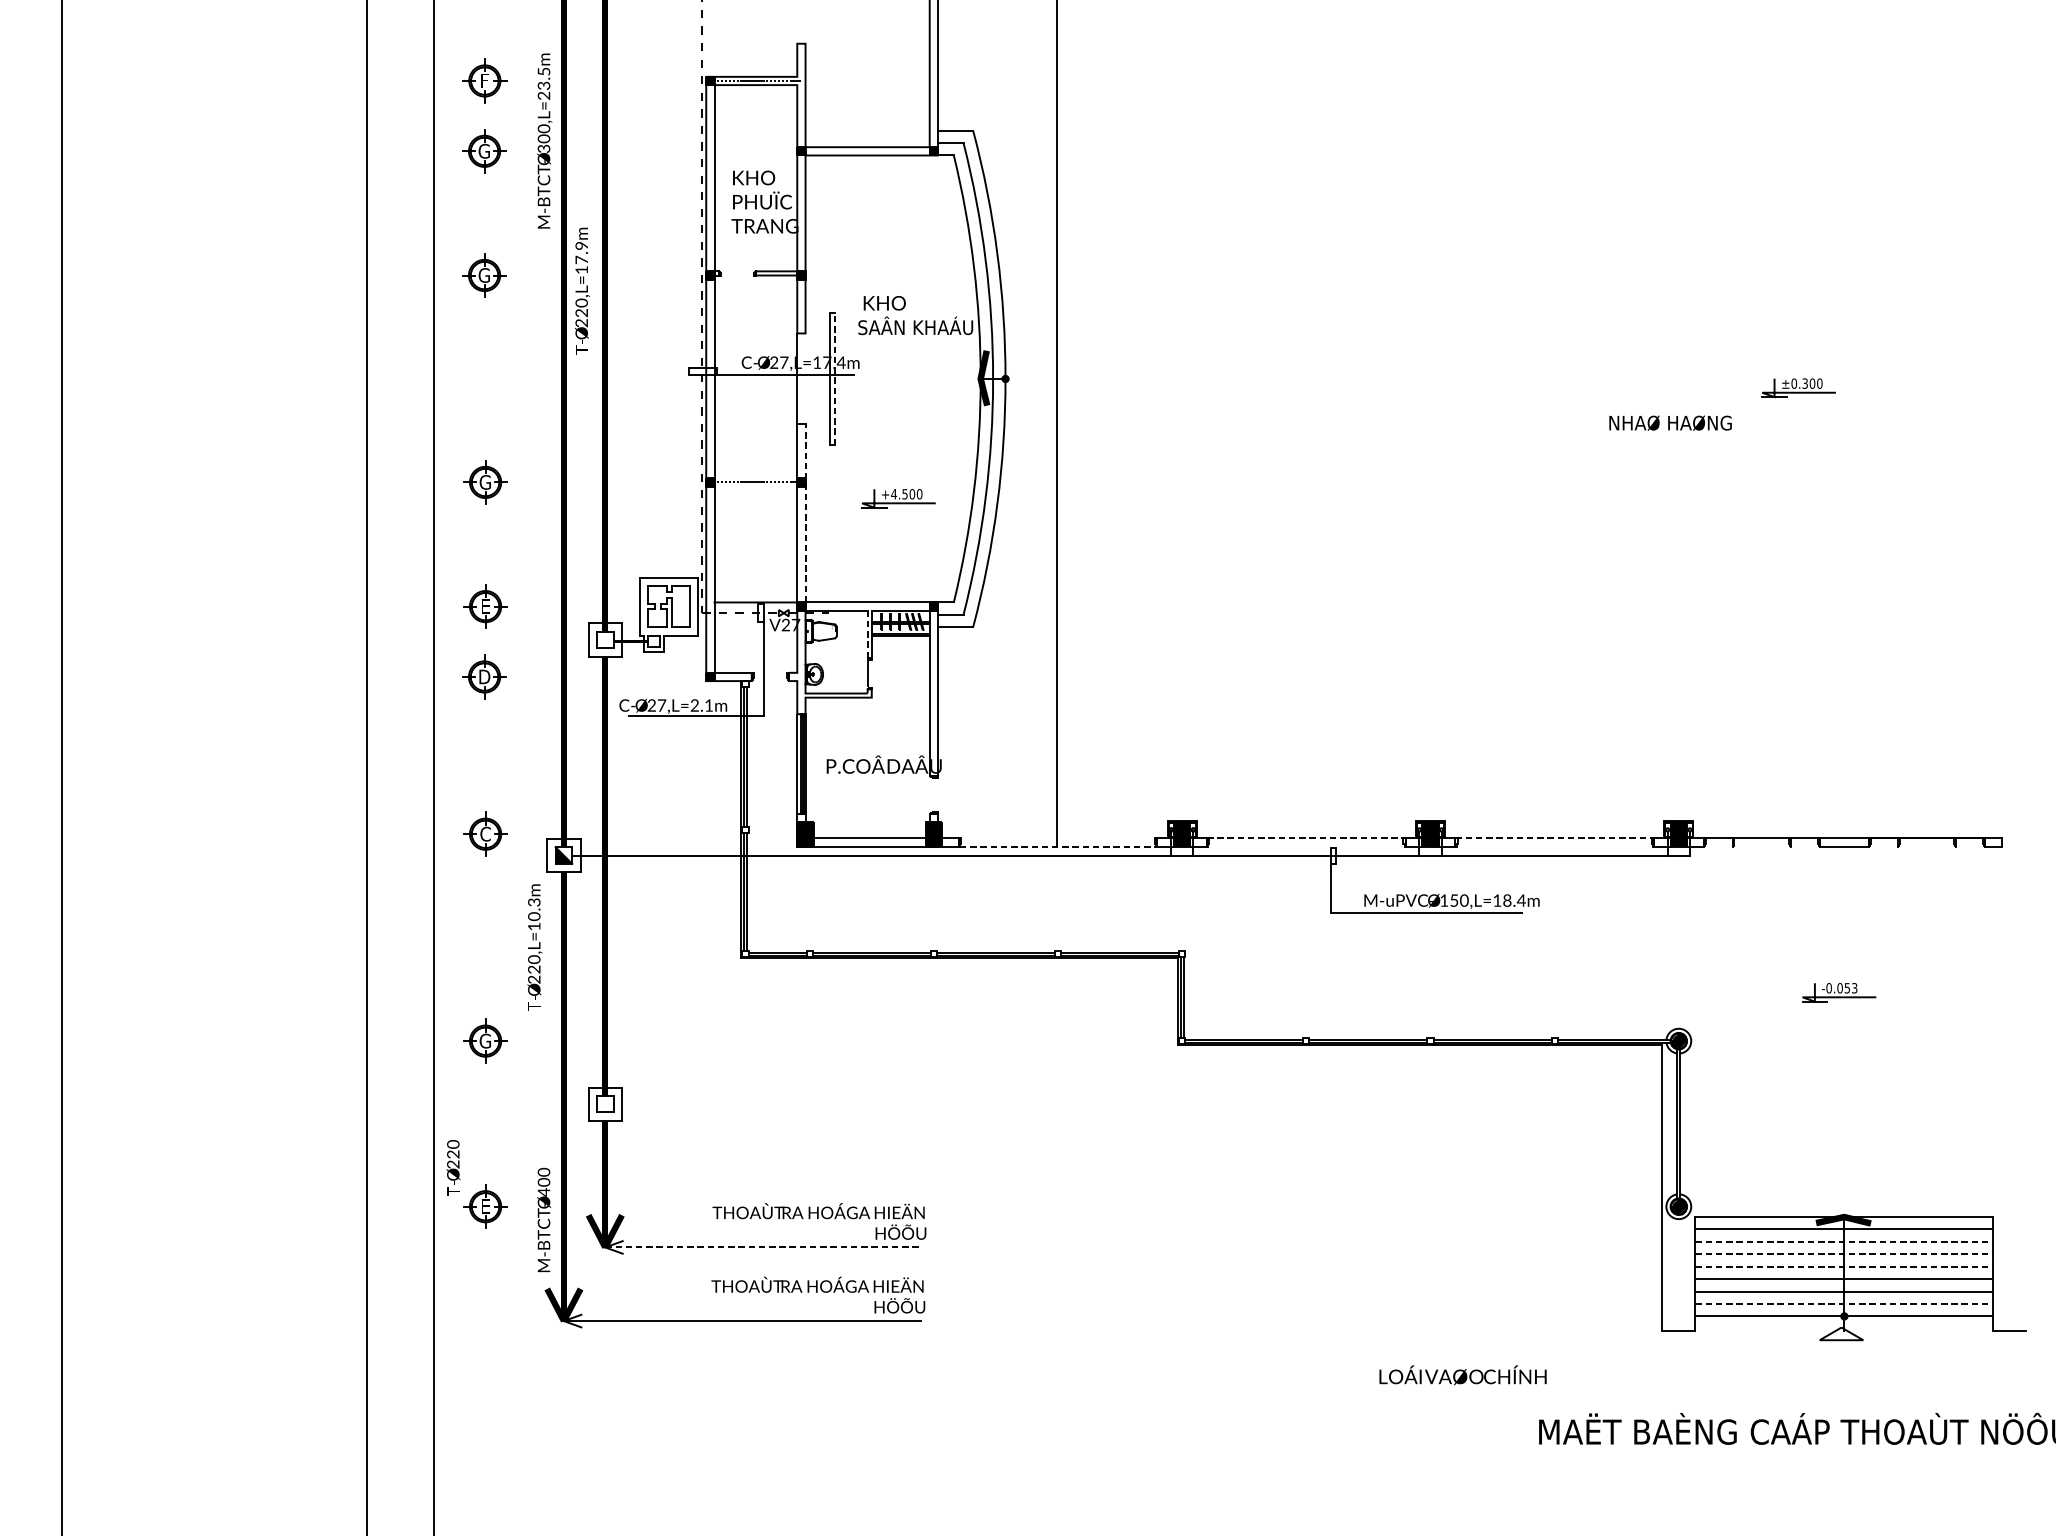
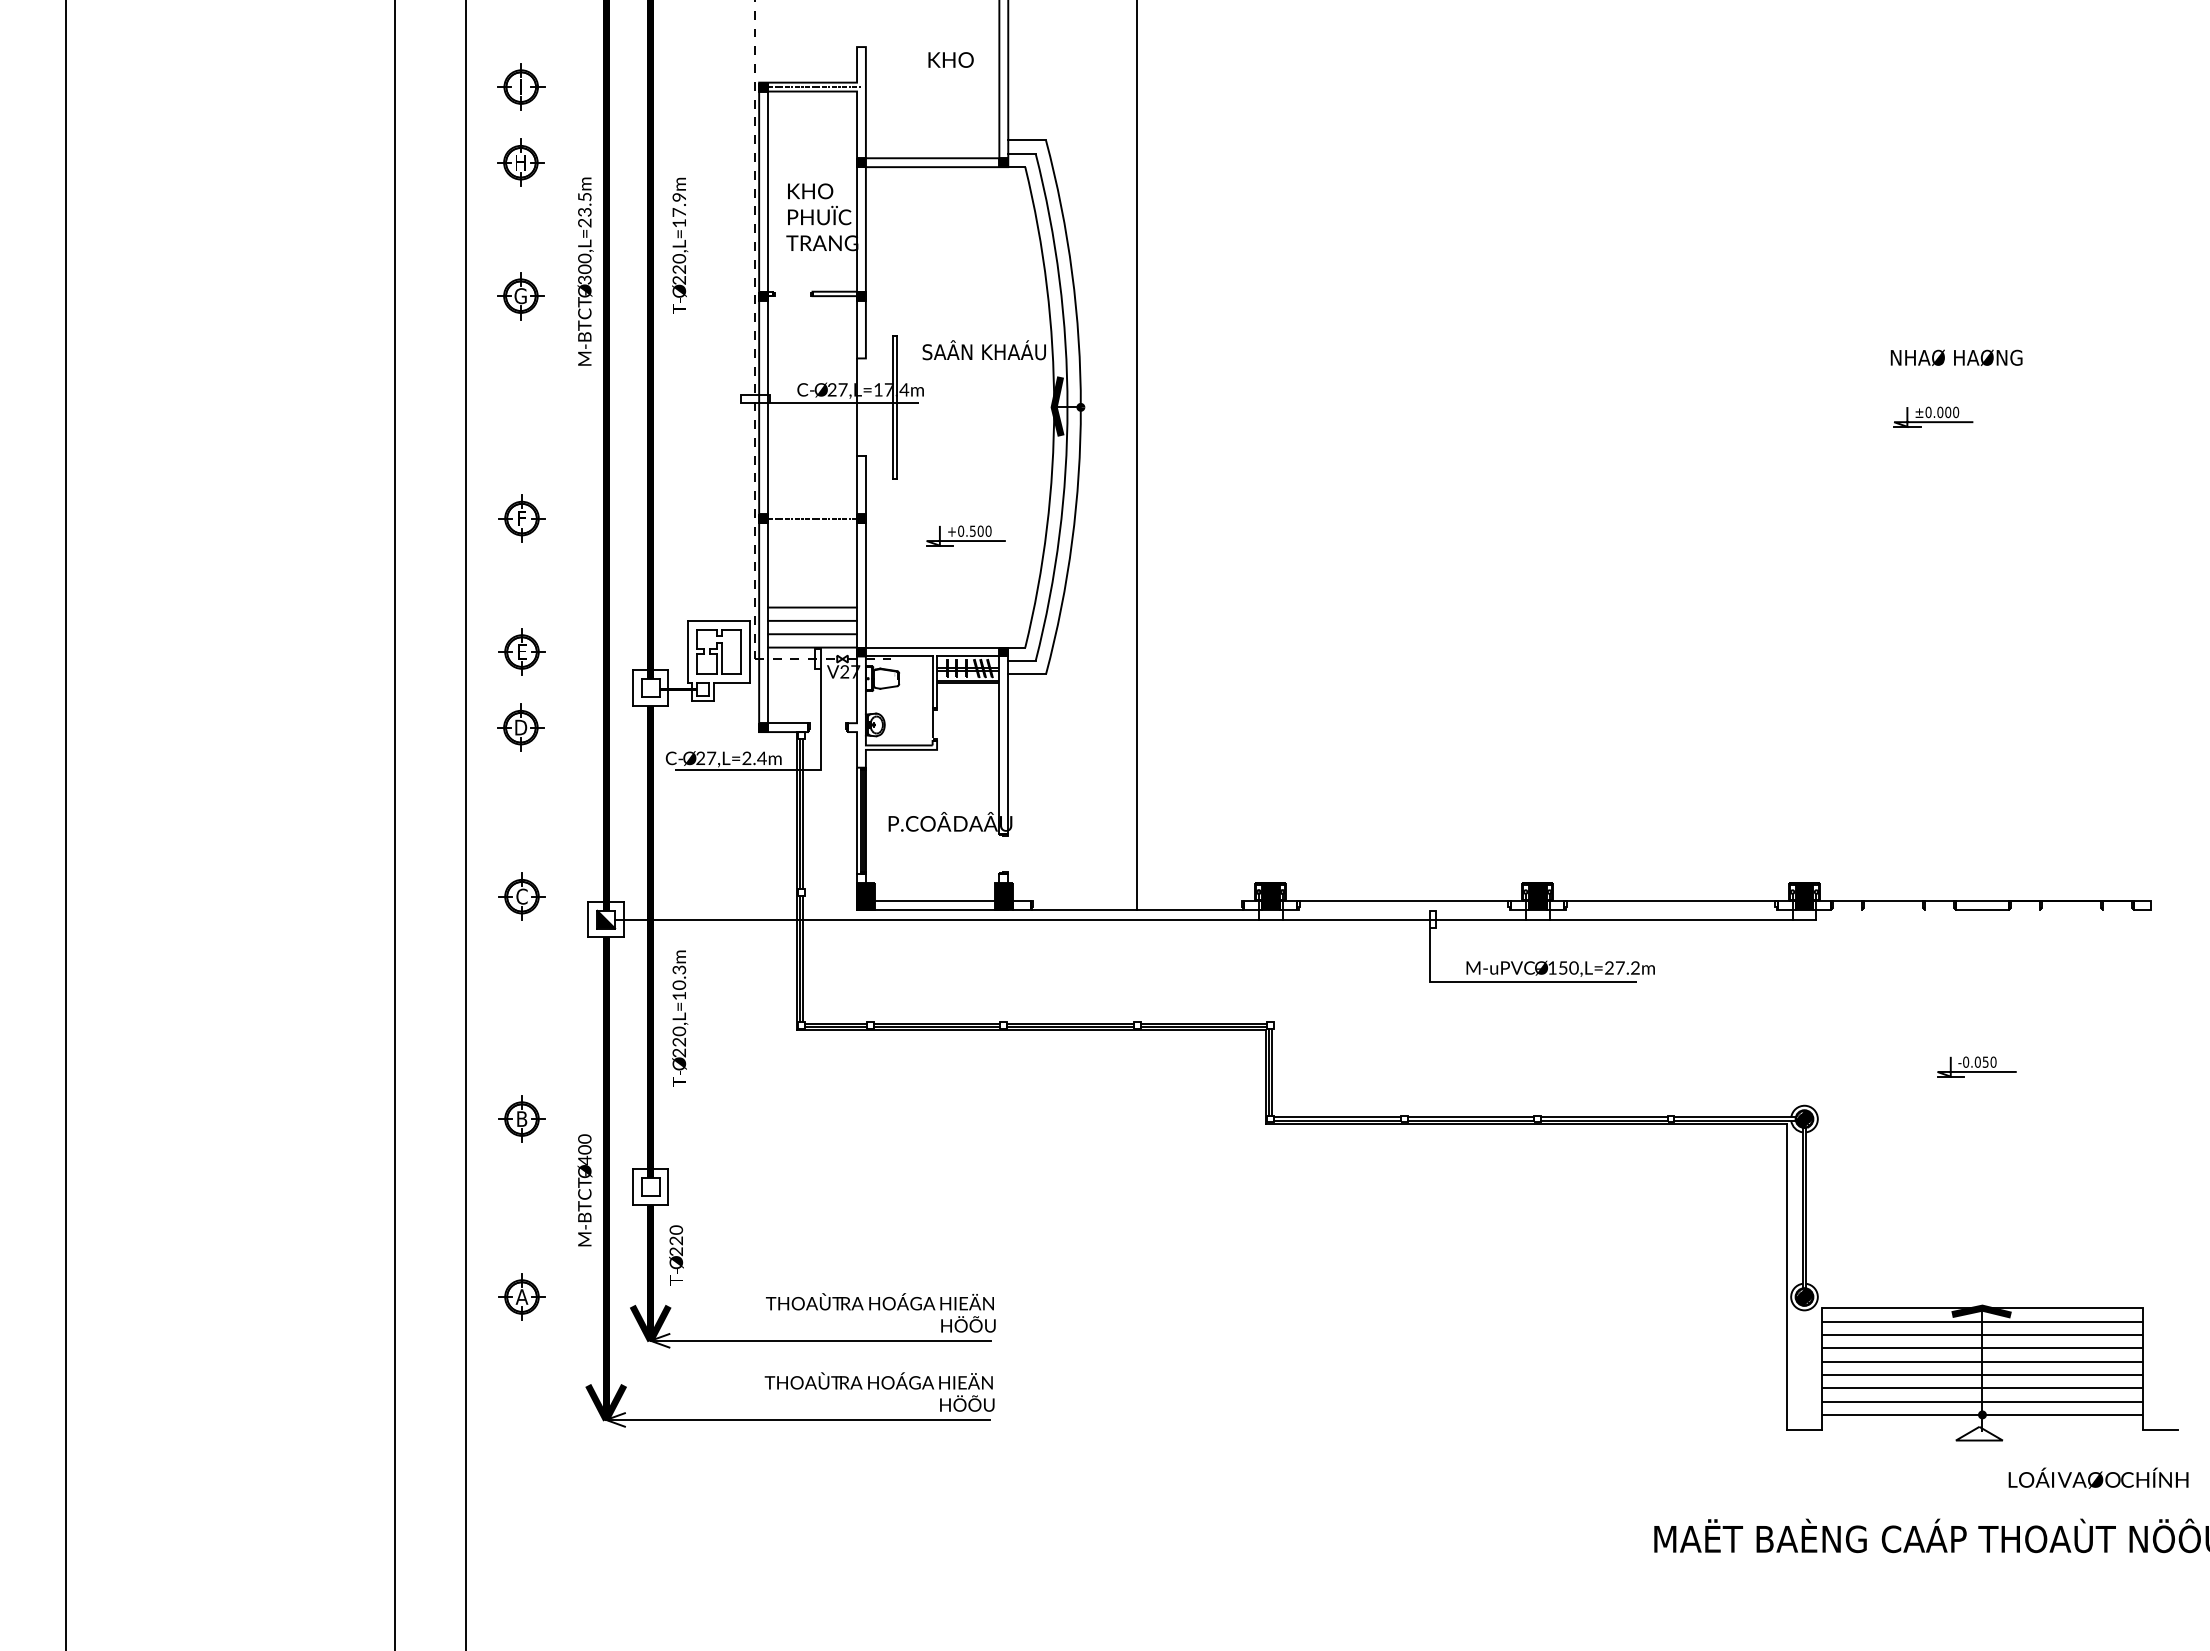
text: (485, 80) -> (521, 86), F -> I
text: (544, 140) -> (585, 271), moved
text: (484, 151) -> (520, 162), G -> H
text: (582, 290) -> (680, 245), moved
text: (884, 302) -> (950, 59), moved
line: (834, 378) -> (897, 406), dashed -> solid
text: (1805, 383) -> (1940, 412), ±0.300 -> ±0.000
text: (1670, 422) -> (1956, 357), moved
text: (485, 482) -> (521, 518), G -> F
text: (893, 493) -> (960, 530), +4.500 -> +0.500
line: (805, 513) -> (865, 551), dashed -> solid
line: (755, 565) -> (812, 607), added
line: (755, 577) -> (812, 620), added
line: (755, 590) -> (812, 634), added
line: (867, 634) -> (932, 682), dashed -> solid
text: (708, 704) -> (761, 757), 27,L=2.1m -> 27,L=2.4m
line: (1306, 838) -> (1404, 901), dashed -> solid
line: (1555, 838) -> (1671, 901), dashed -> solid
line: (1058, 847) -> (1137, 910), dashed -> solid
text: (1509, 900) -> (1622, 967), 150,L=18.4m -> 150,L=27.2m
text: (535, 947) -> (680, 1018), moved
text: (1854, 987) -> (1993, 1061), -0.053 -> -0.050
text: (485, 1041) -> (521, 1119), G -> B
text: (453, 1168) -> (676, 1255), moved
text: (485, 1206) -> (521, 1296), E -> A
text: (543, 1220) -> (584, 1190), moved
line: (1844, 1241) -> (1982, 1334), dashed -> solid
line: (764, 1247) -> (821, 1340), dashed -> solid
line: (1844, 1254) -> (1982, 1348), dashed -> solid
line: (1844, 1266) -> (1982, 1361), dashed -> solid
line: (1844, 1303) -> (1982, 1401), dashed -> solid
text: (1462, 1374) -> (2098, 1477), moved

